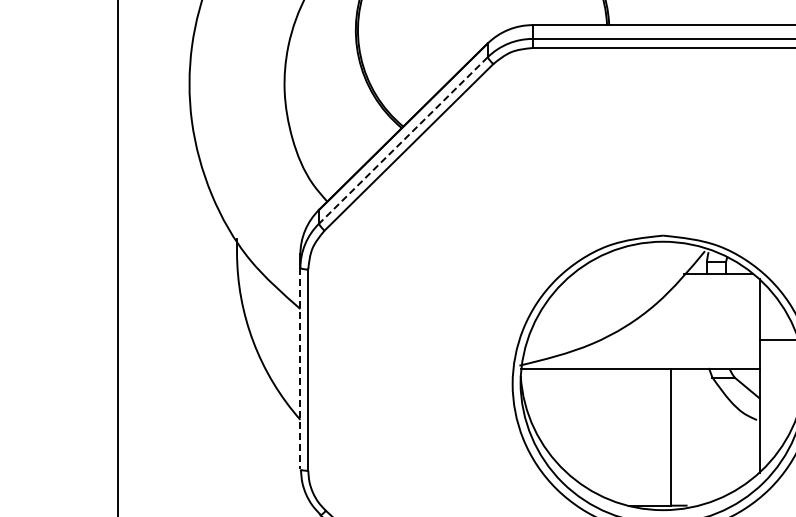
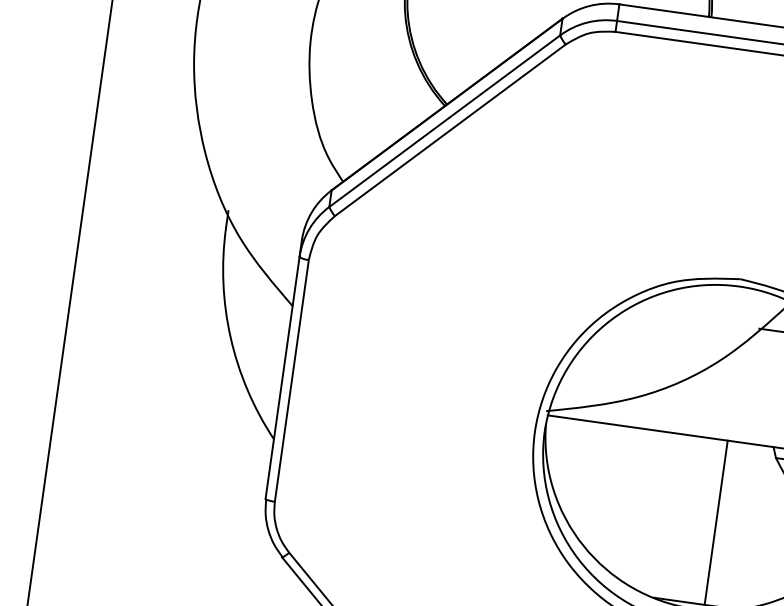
line: (403, 140) -> (444, 121), dashed -> solid
line: (300, 368) -> (282, 377), dashed -> solid

